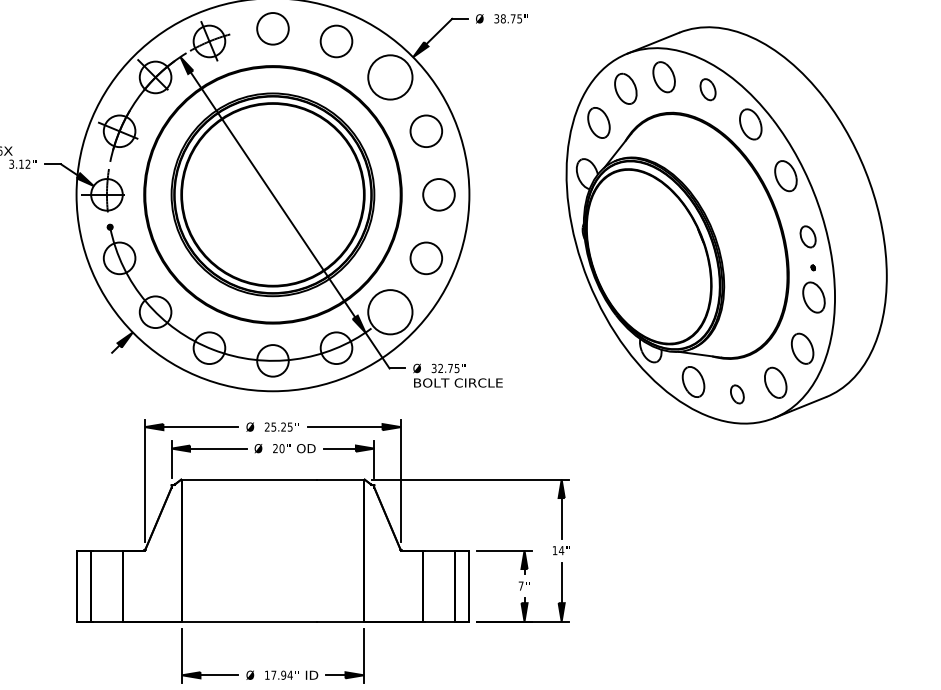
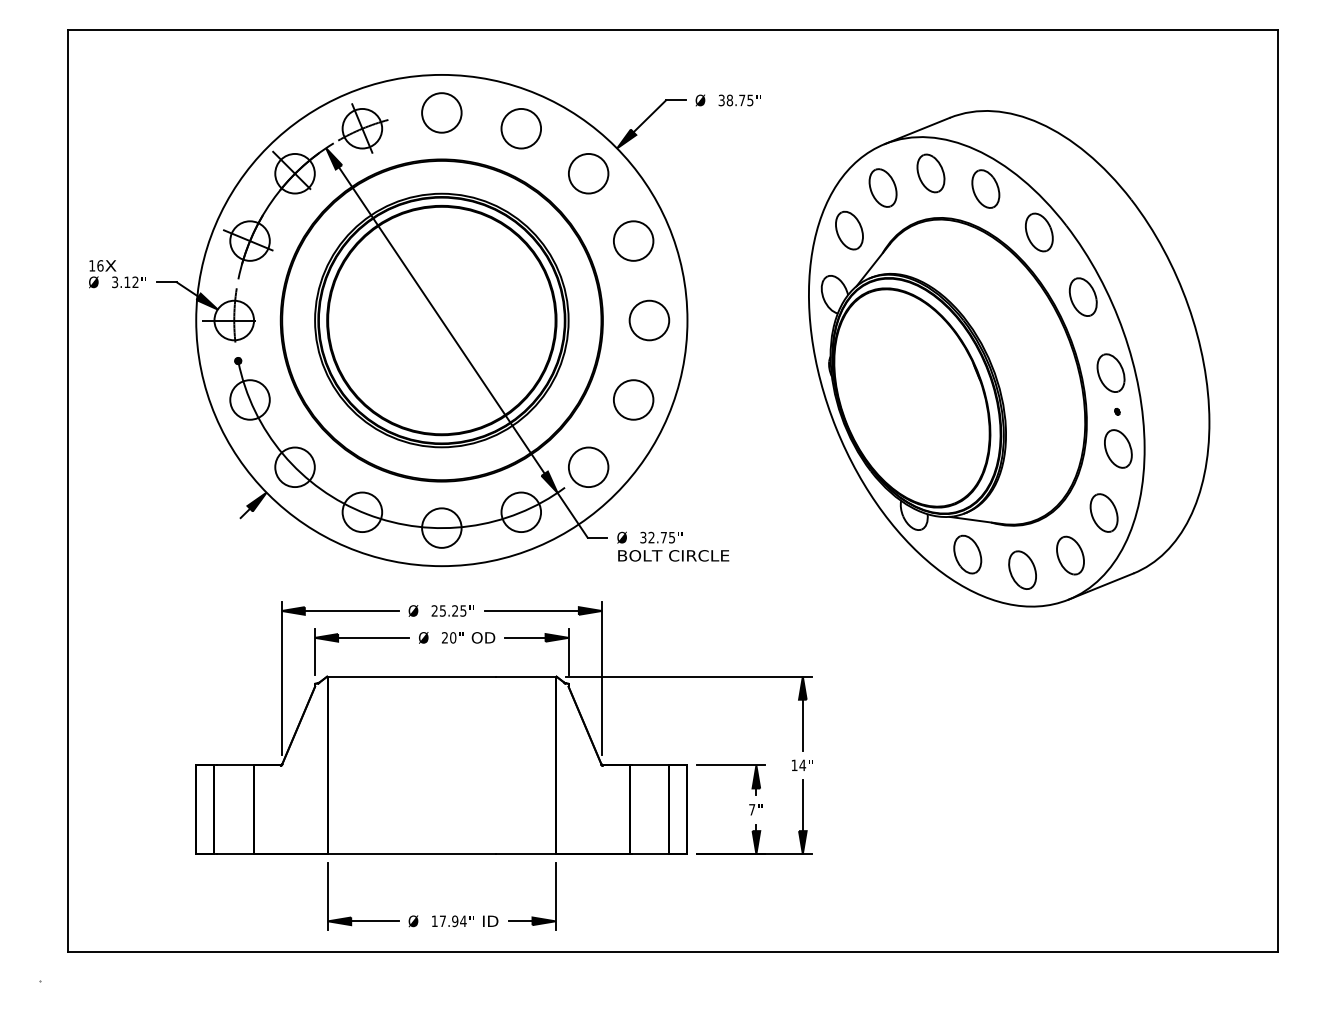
circle: (390, 77) -> (588, 173), size x0.71
part: (707, 89) -> (985, 188), size x1.43
part: (807, 236) -> (1110, 372), size x1.43
circle: (390, 312) -> (588, 467), size x0.71
part: (737, 393) -> (1022, 569), size x1.67

